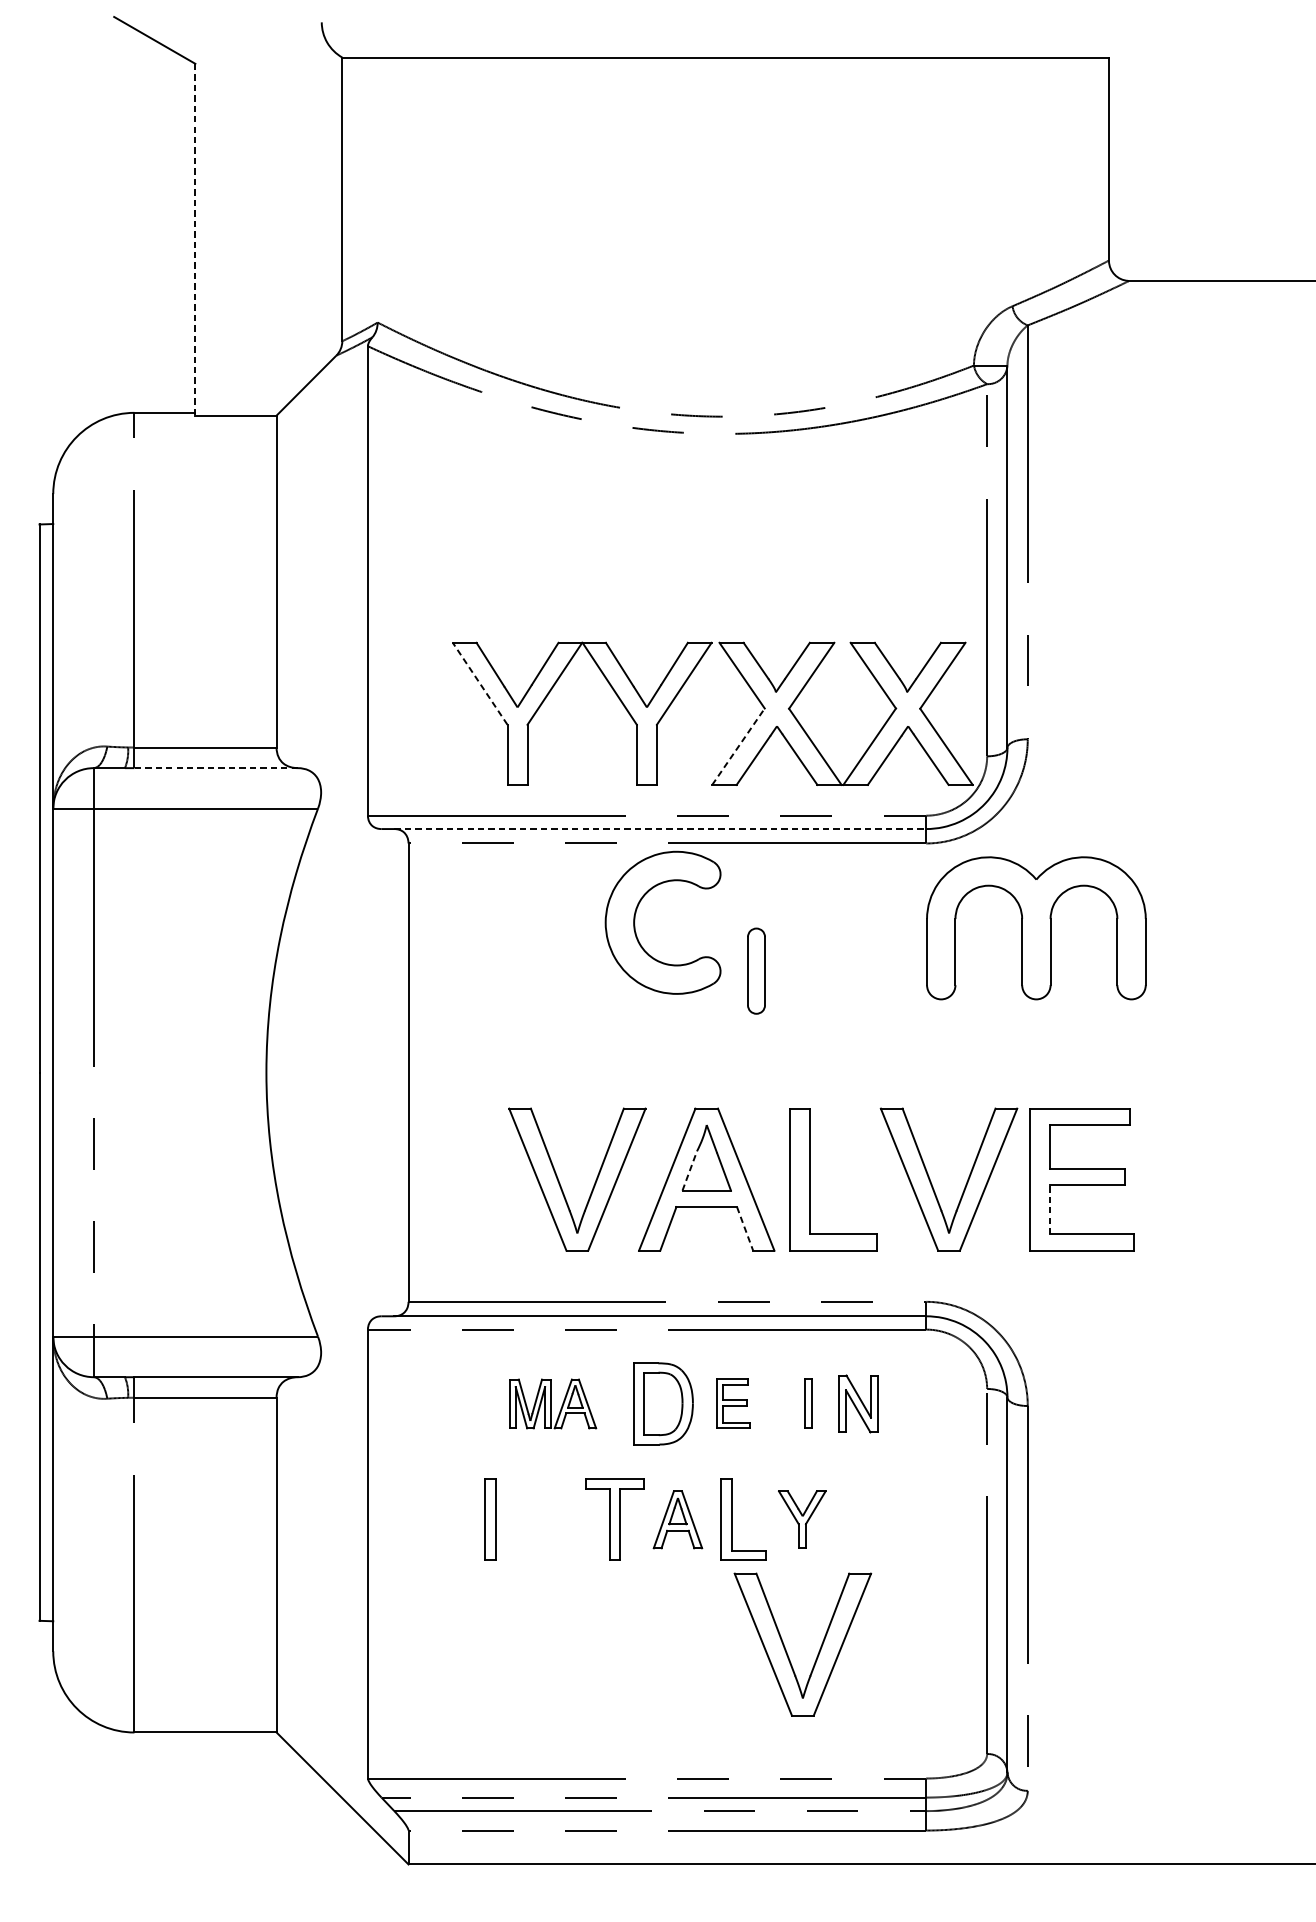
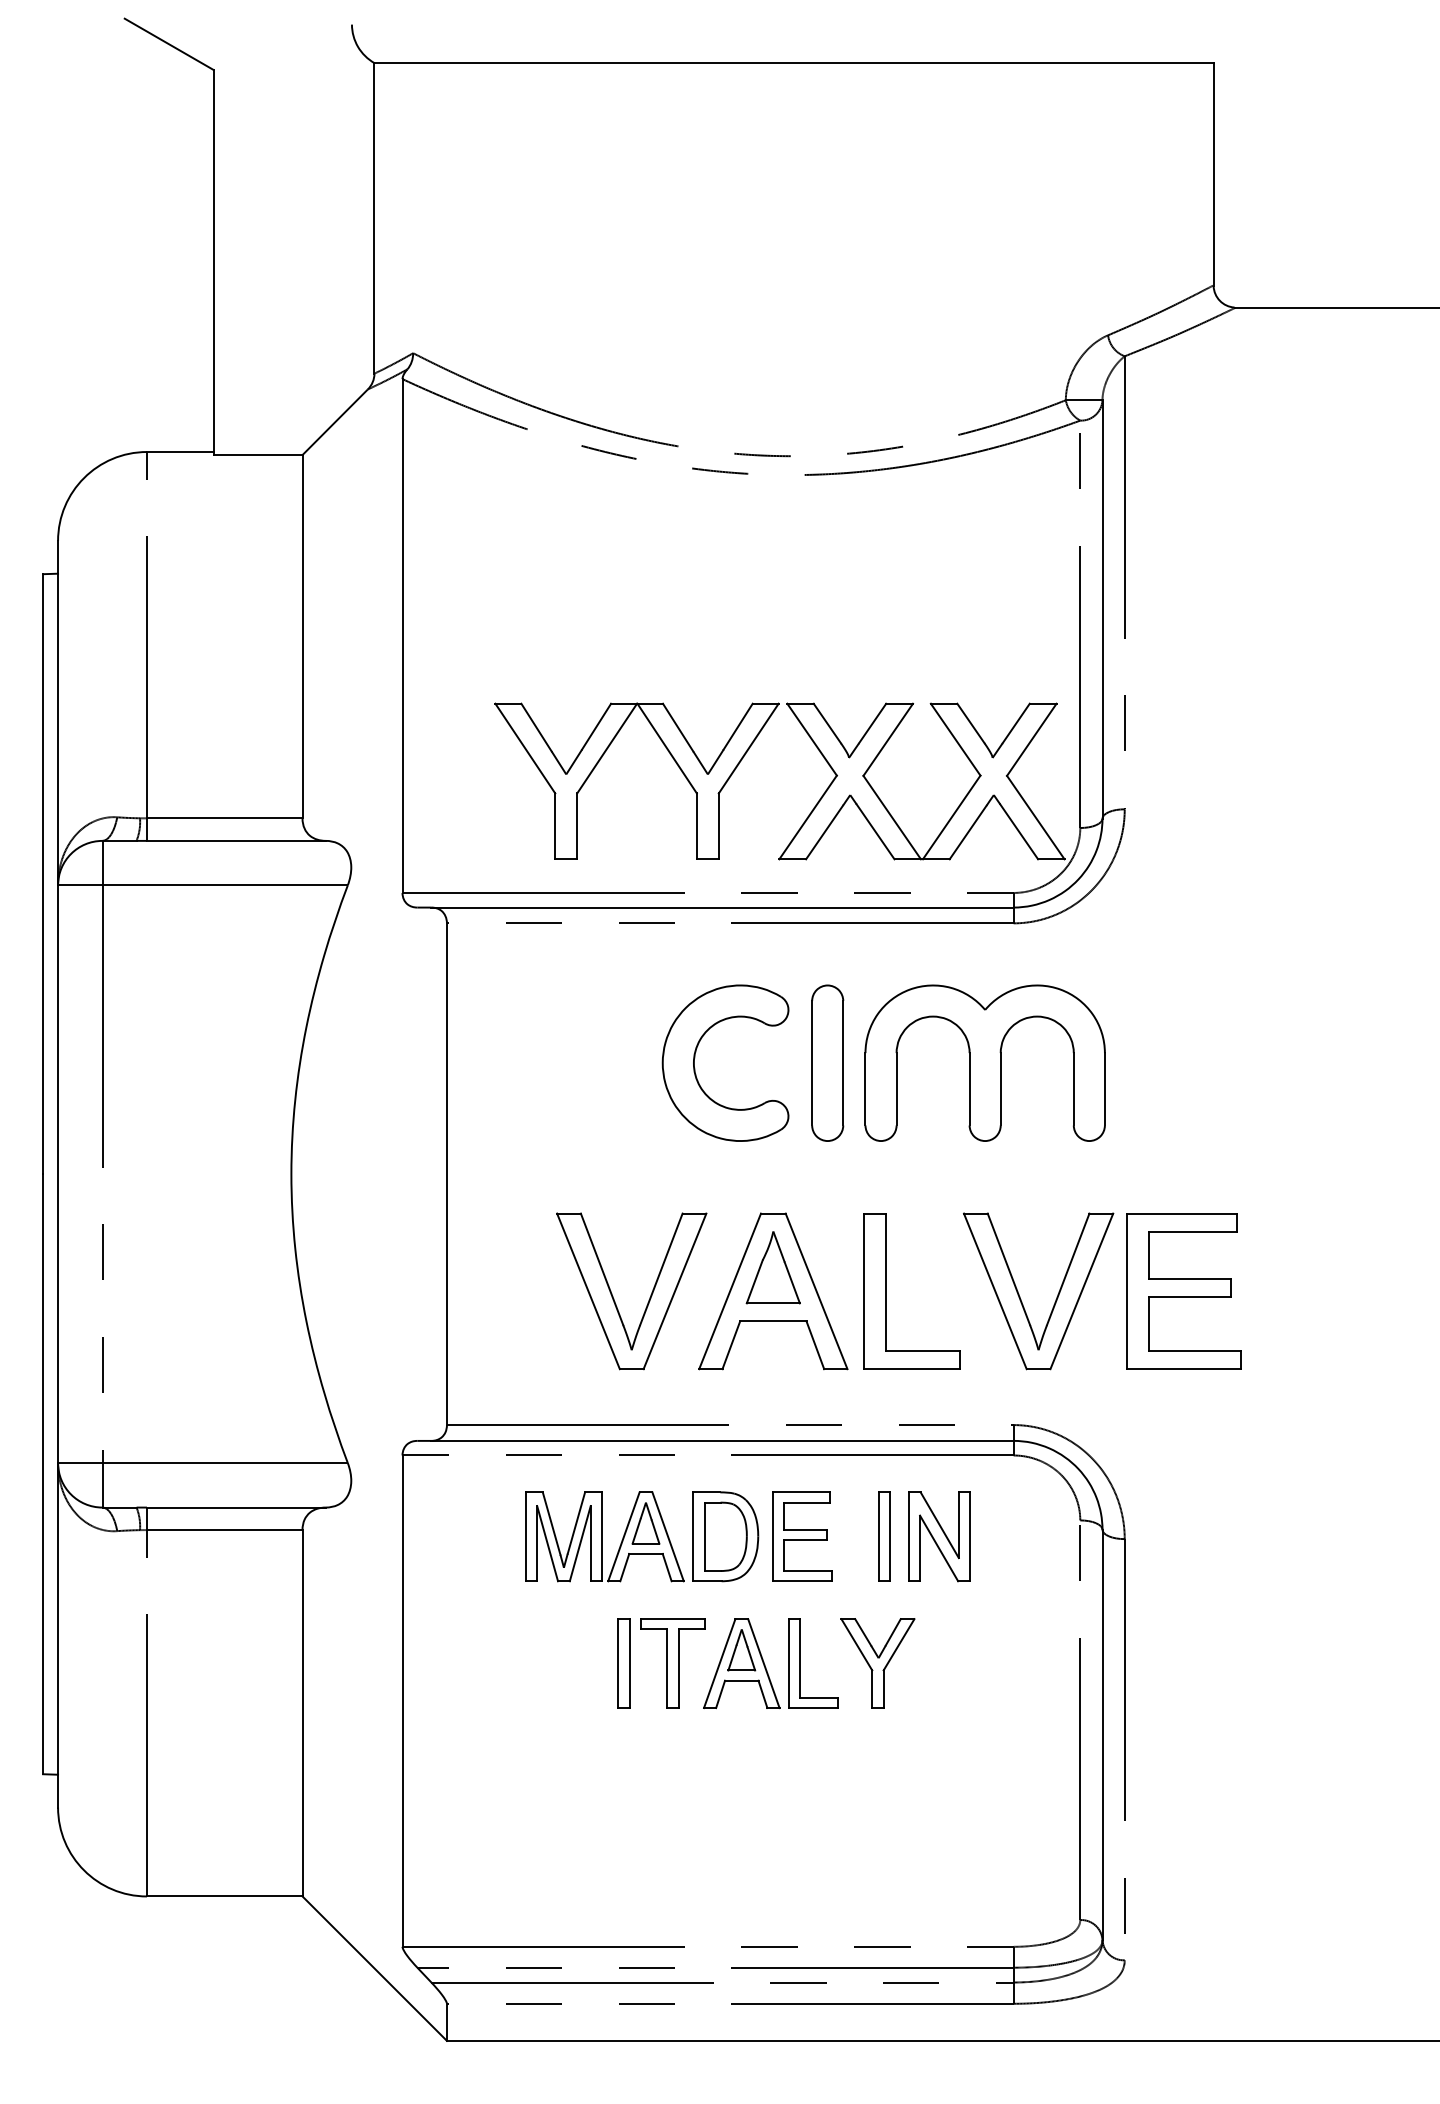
line: (195, 239) -> (213, 262), dashed -> solid
line: (480, 683) -> (525, 748), dashed -> solid
line: (738, 746) -> (808, 817), dashed -> solid
line: (215, 767) -> (235, 840), dashed -> solid
line: (661, 828) -> (723, 907), dashed -> solid
part: (635, 918) -> (695, 1058), moved
part: (1035, 927) -> (984, 1062), moved
part: (756, 970) -> (827, 1062), size x1.67
line: (689, 1170) -> (754, 1281), dashed -> solid
line: (1050, 1209) -> (1149, 1324), dashed -> solid
line: (745, 1229) -> (815, 1345), dashed -> solid
part: (552, 1403) -> (604, 1536), size x1.67
part: (733, 1403) -> (802, 1536), size x1.67
part: (808, 1403) -> (884, 1536), size x1.67
part: (858, 1403) -> (939, 1536), size x1.43
part: (490, 1519) -> (623, 1663), moved
part: (677, 1519) -> (741, 1663), size x1.43
part: (801, 1519) -> (877, 1663), size x1.43
part: (786, 1649) -> (860, 1805), removed

